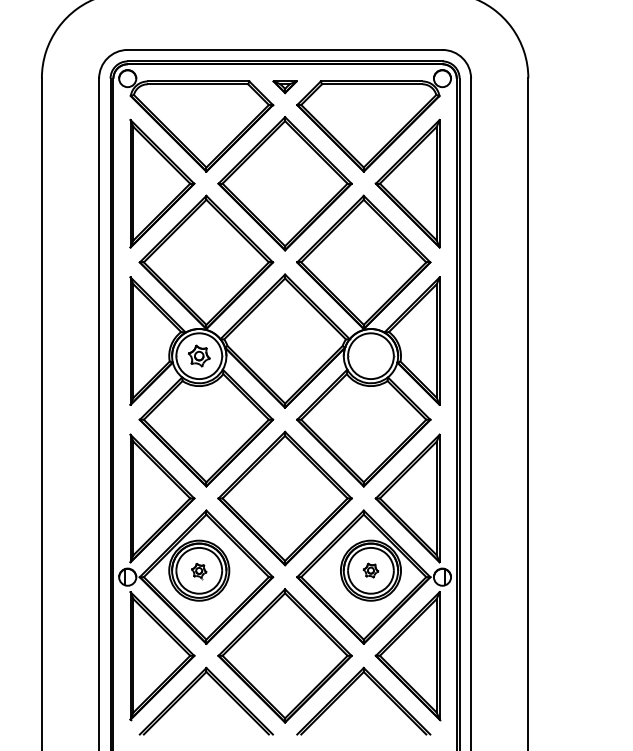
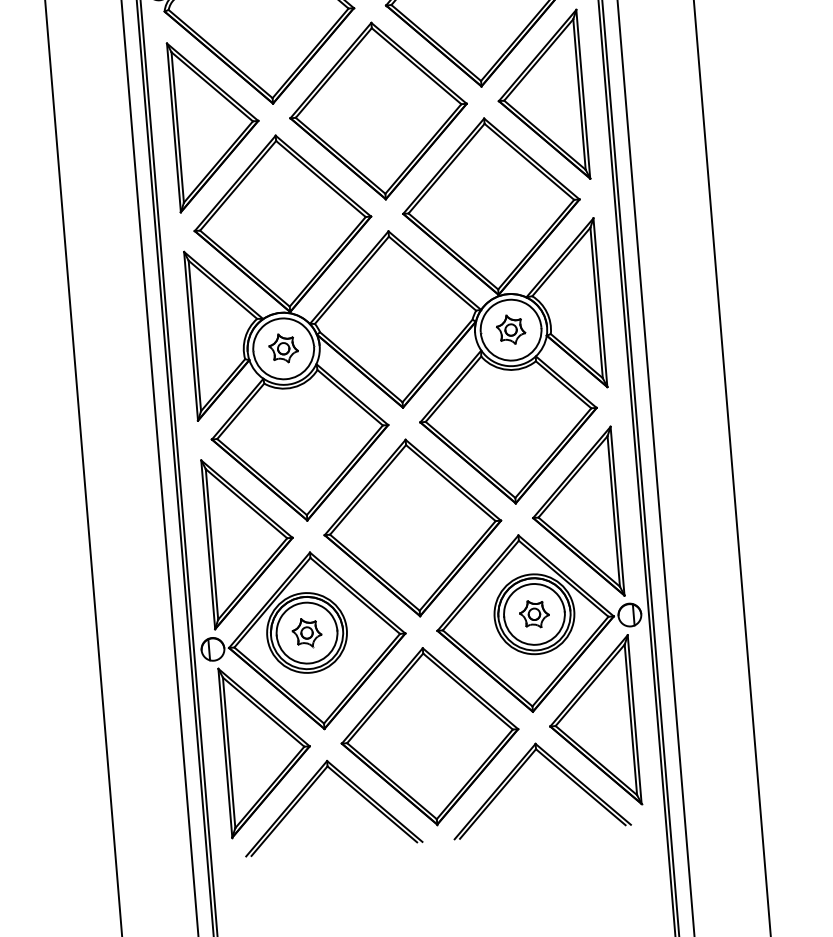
part: (370, 355) -> (510, 329), added
part: (370, 570) -> (533, 614), size x1.43
part: (198, 571) -> (306, 634), size x1.43

